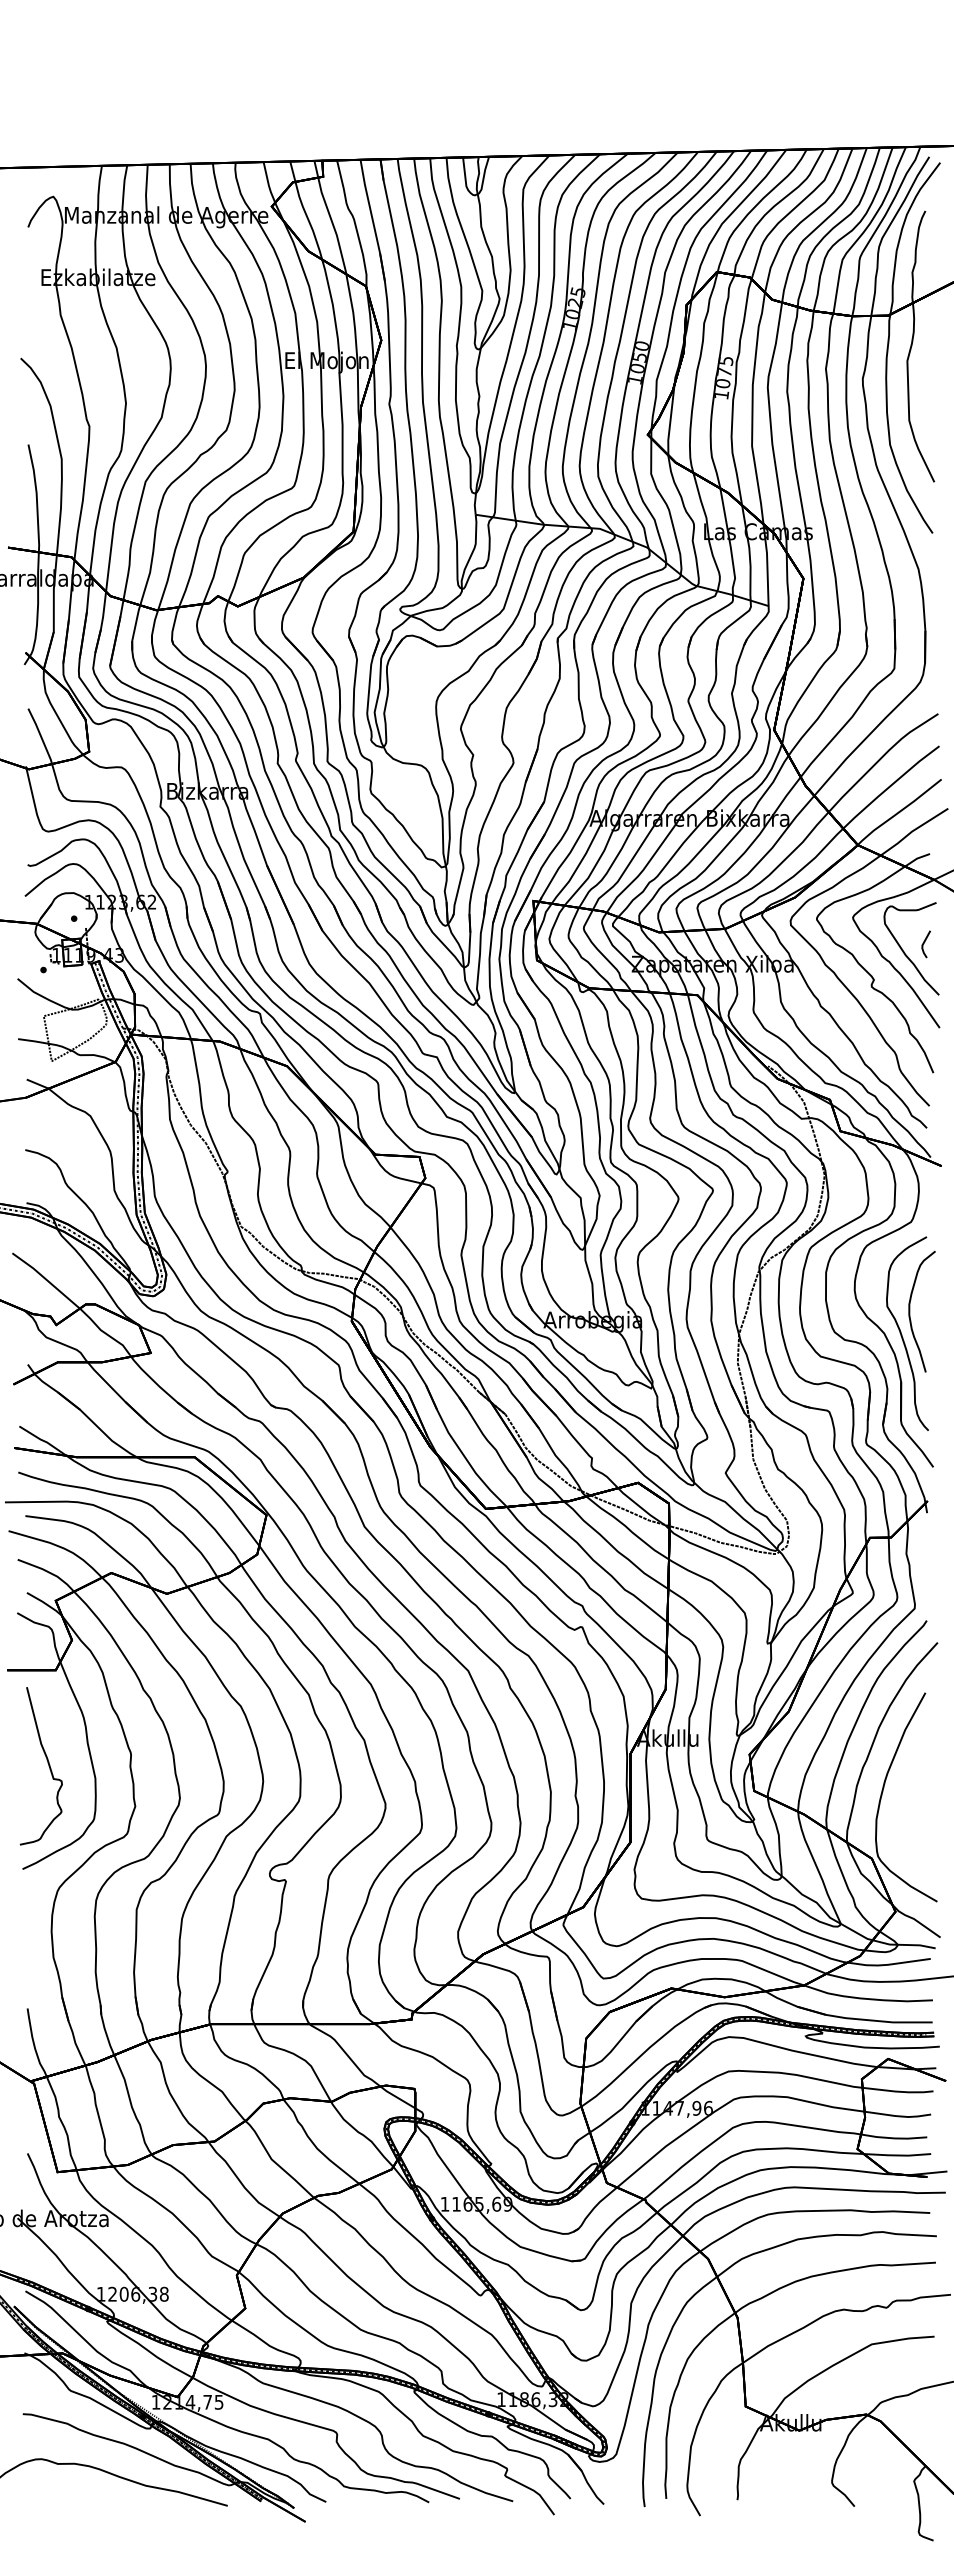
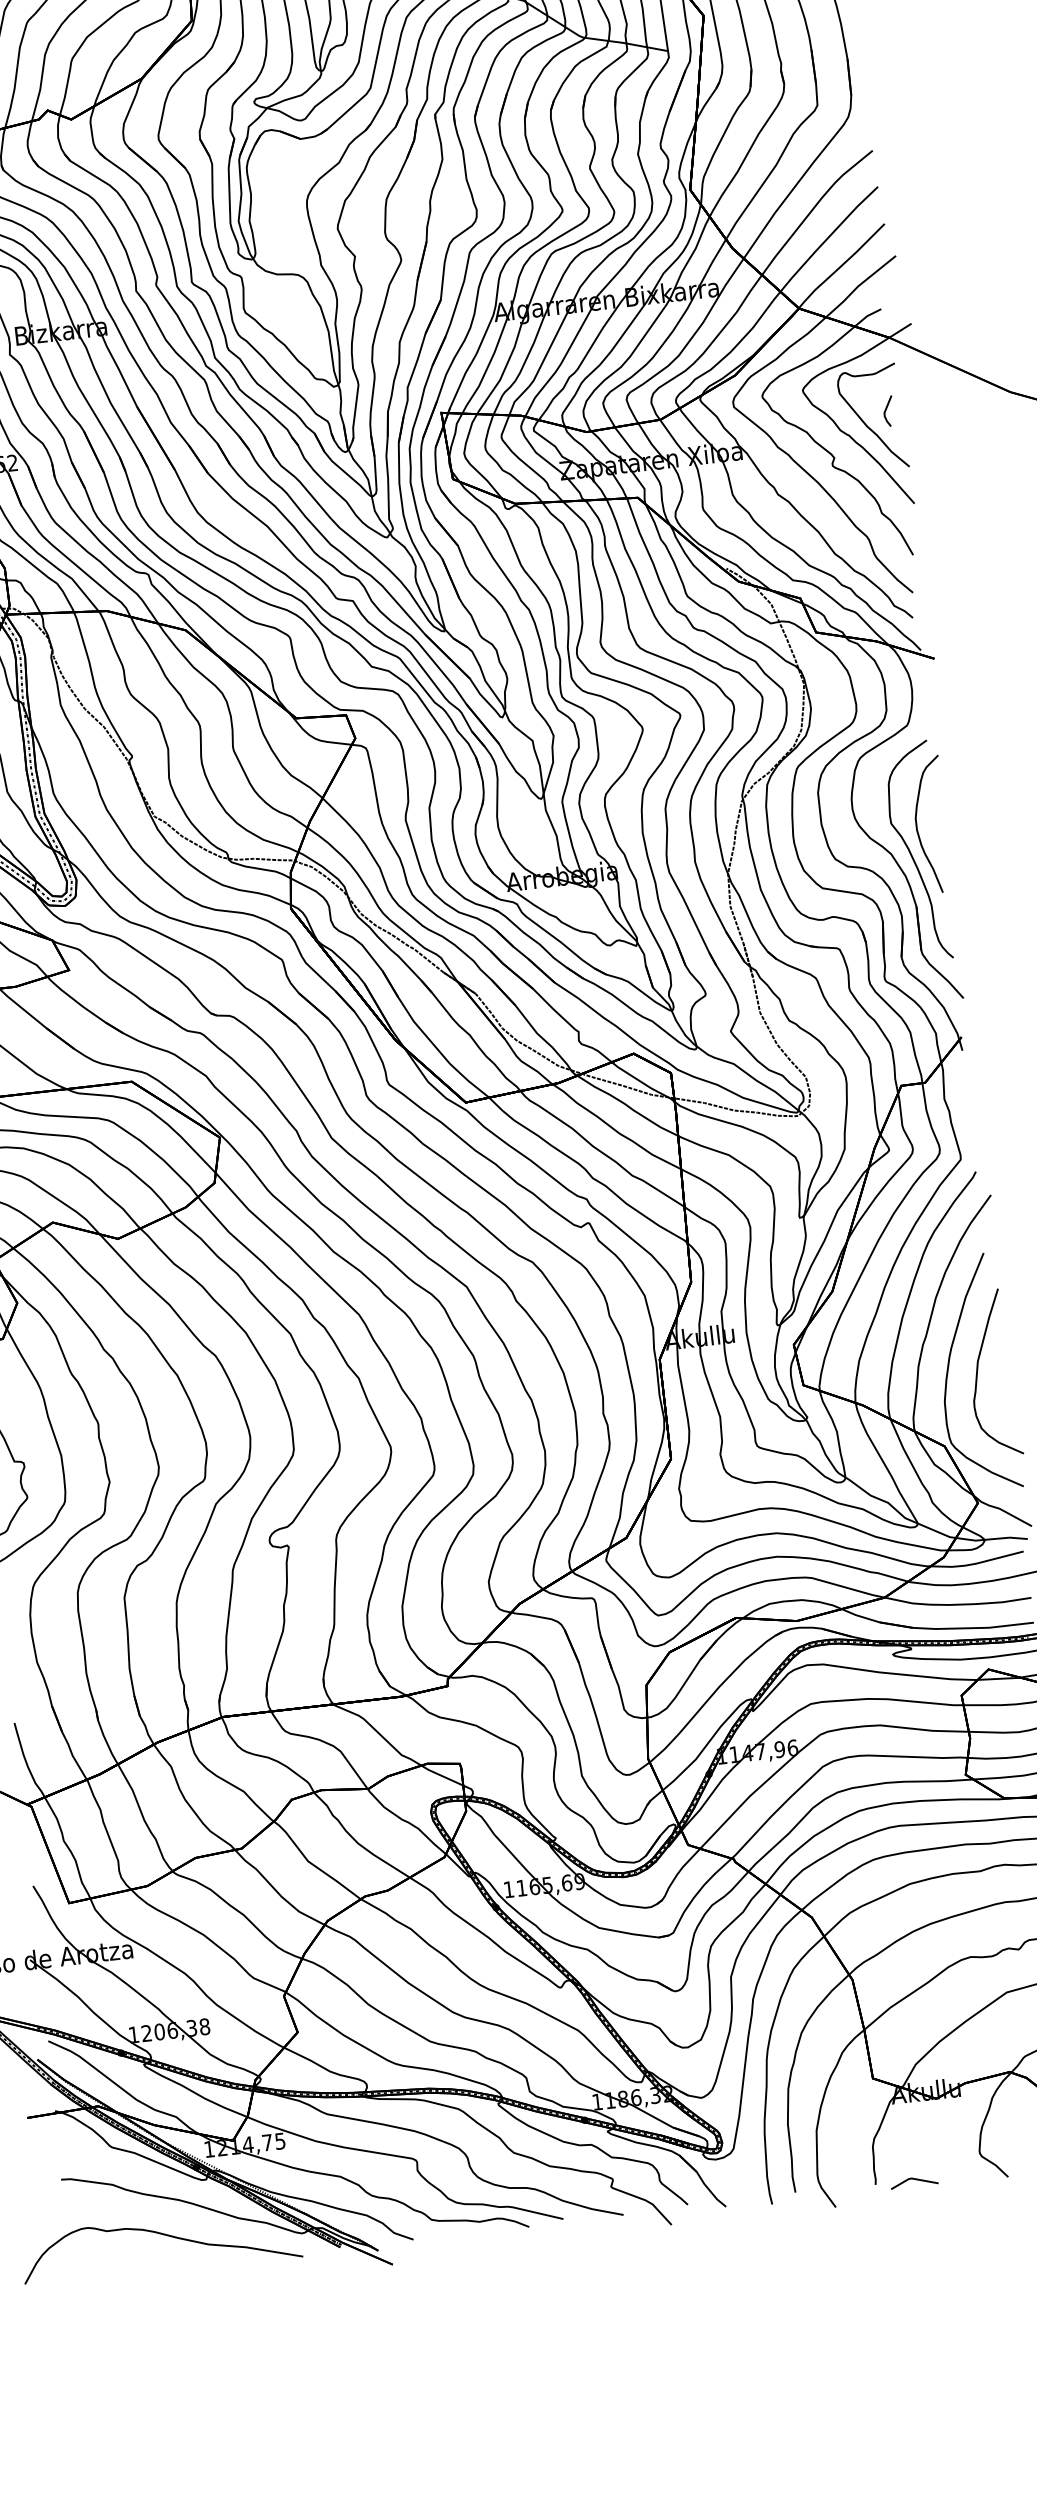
curve: (909, 1794) -> (978, 1369), added
line: (771, 2499) -> (913, 2179), added

